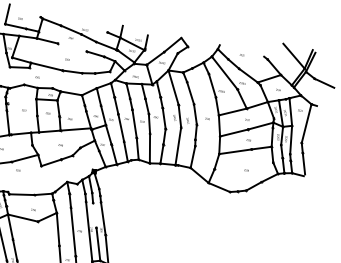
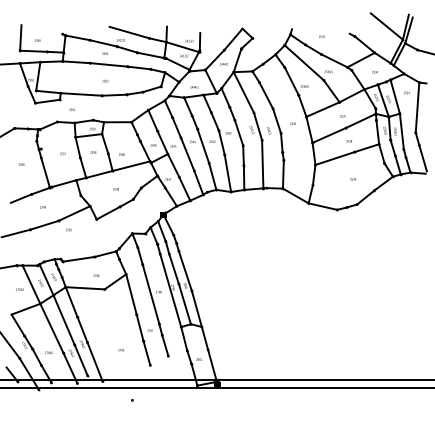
line: (92, 25) -> (129, 32), added
line: (72, 47) -> (108, 64), added
line: (94, 214) -> (173, 268), added

